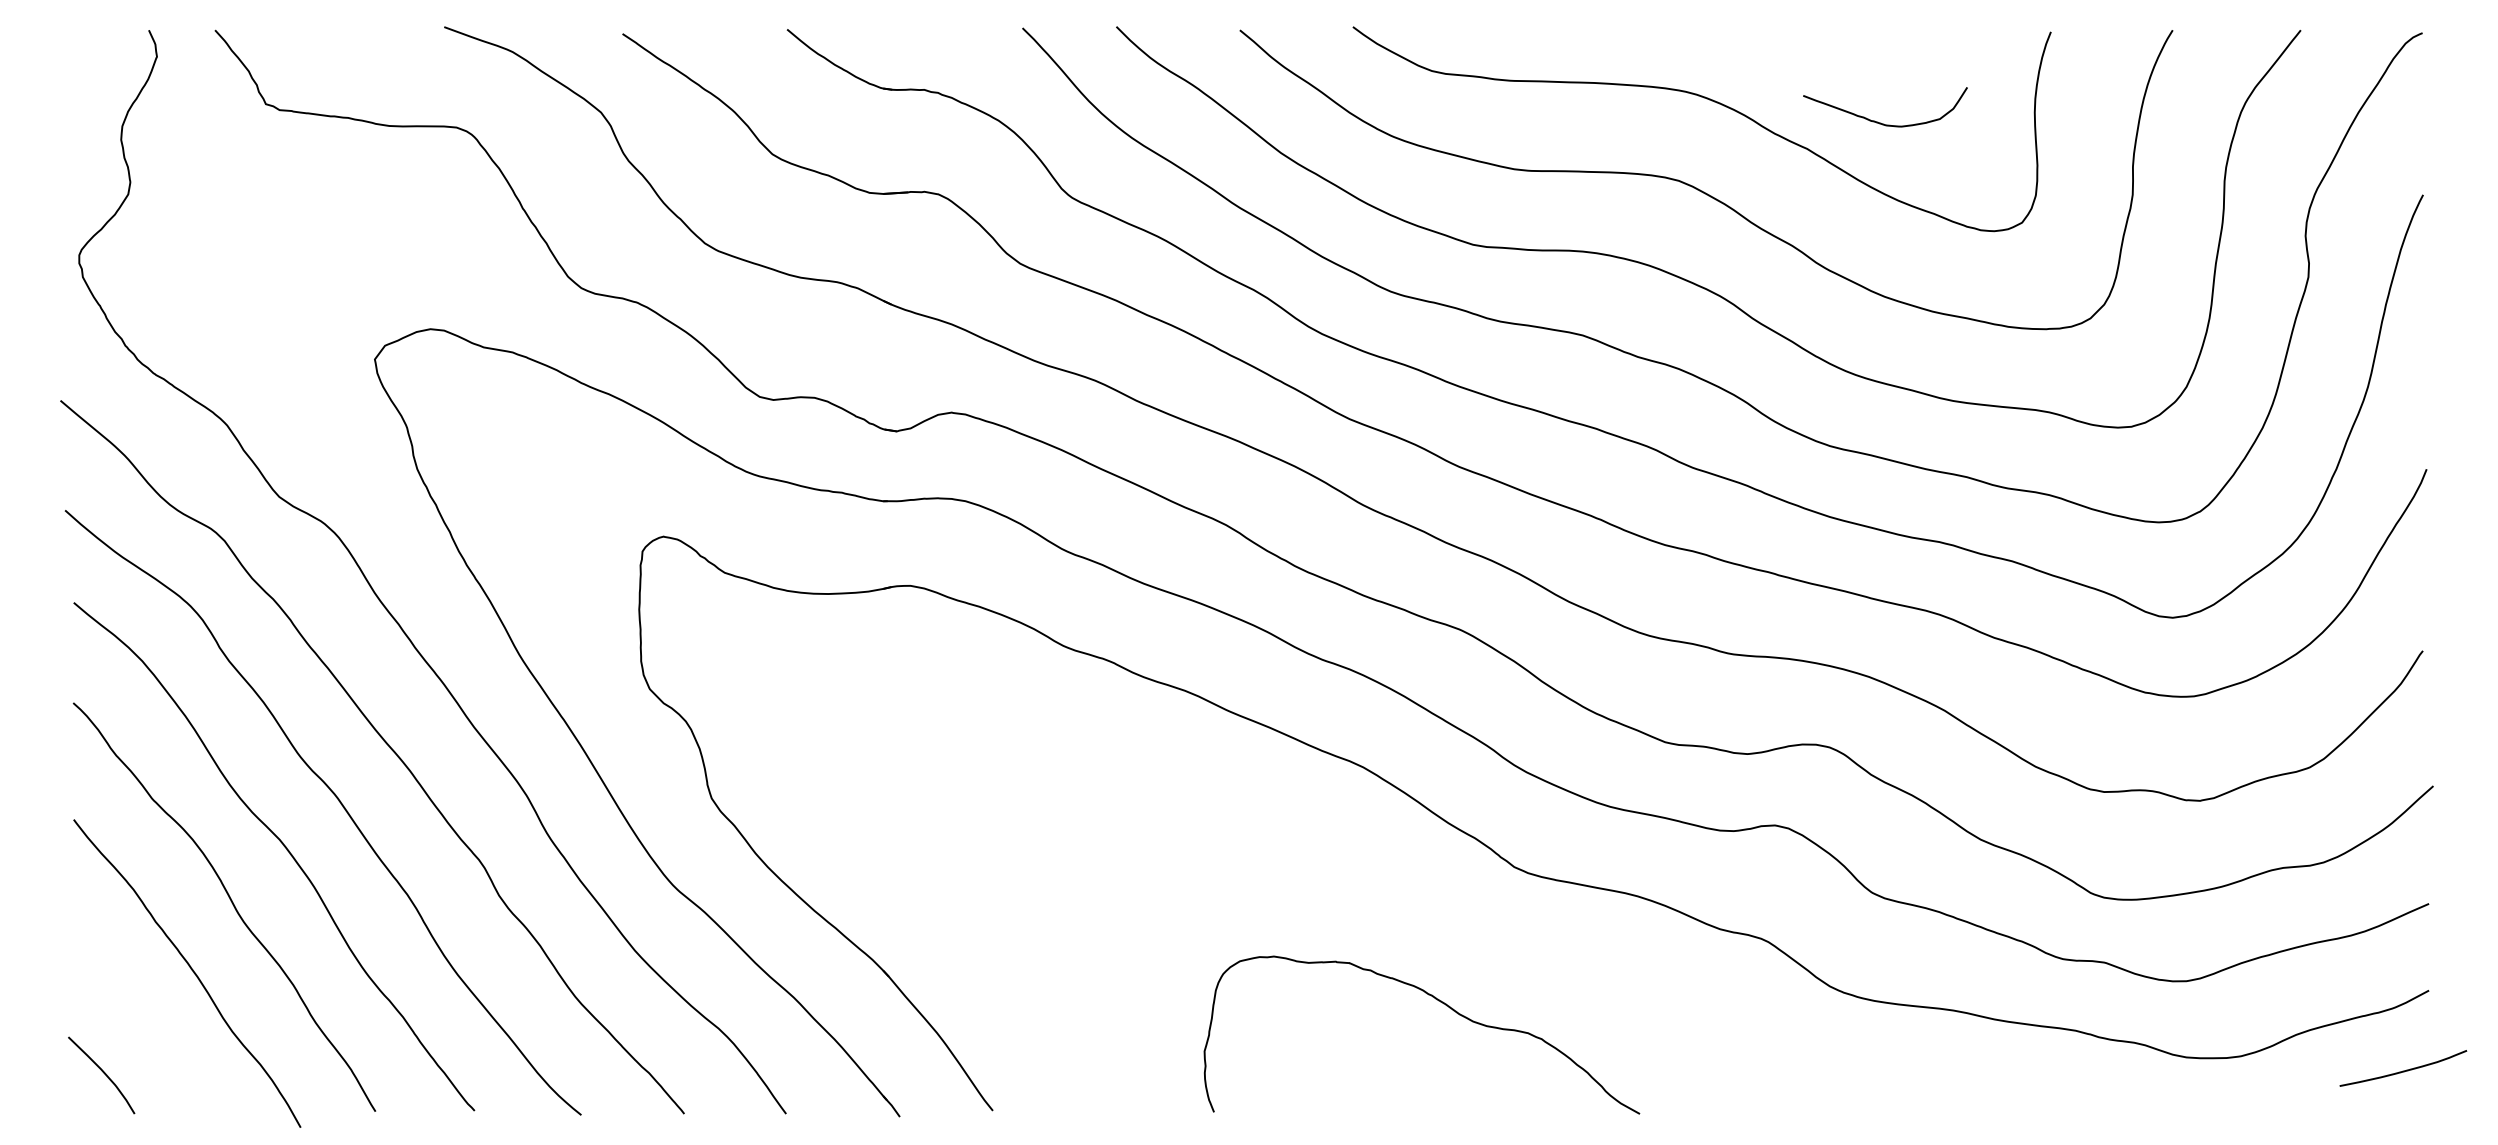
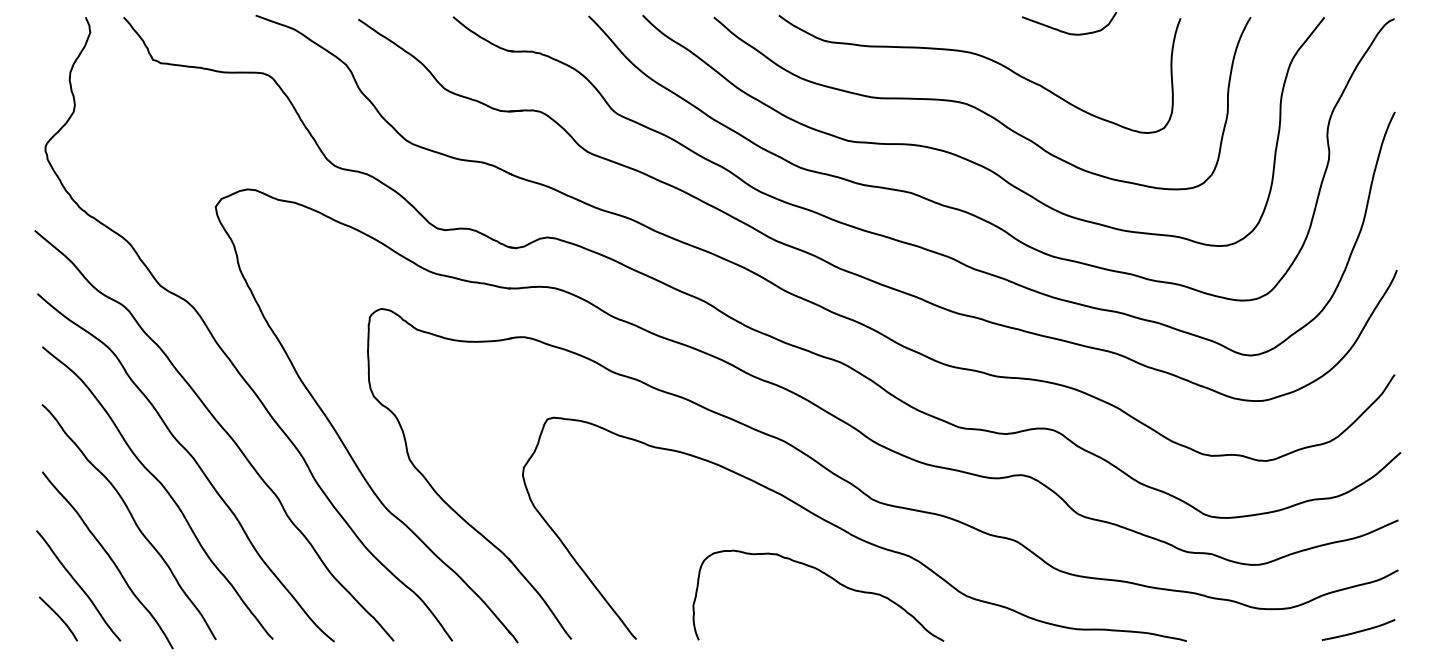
curve: (1878, 120) -> (1065, 31), moved
curve: (1479, 926) -> (851, 533), added
curve: (136, 1017) -> (78, 585), added
curve: (2404, 1069) -> (1359, 630), moved

